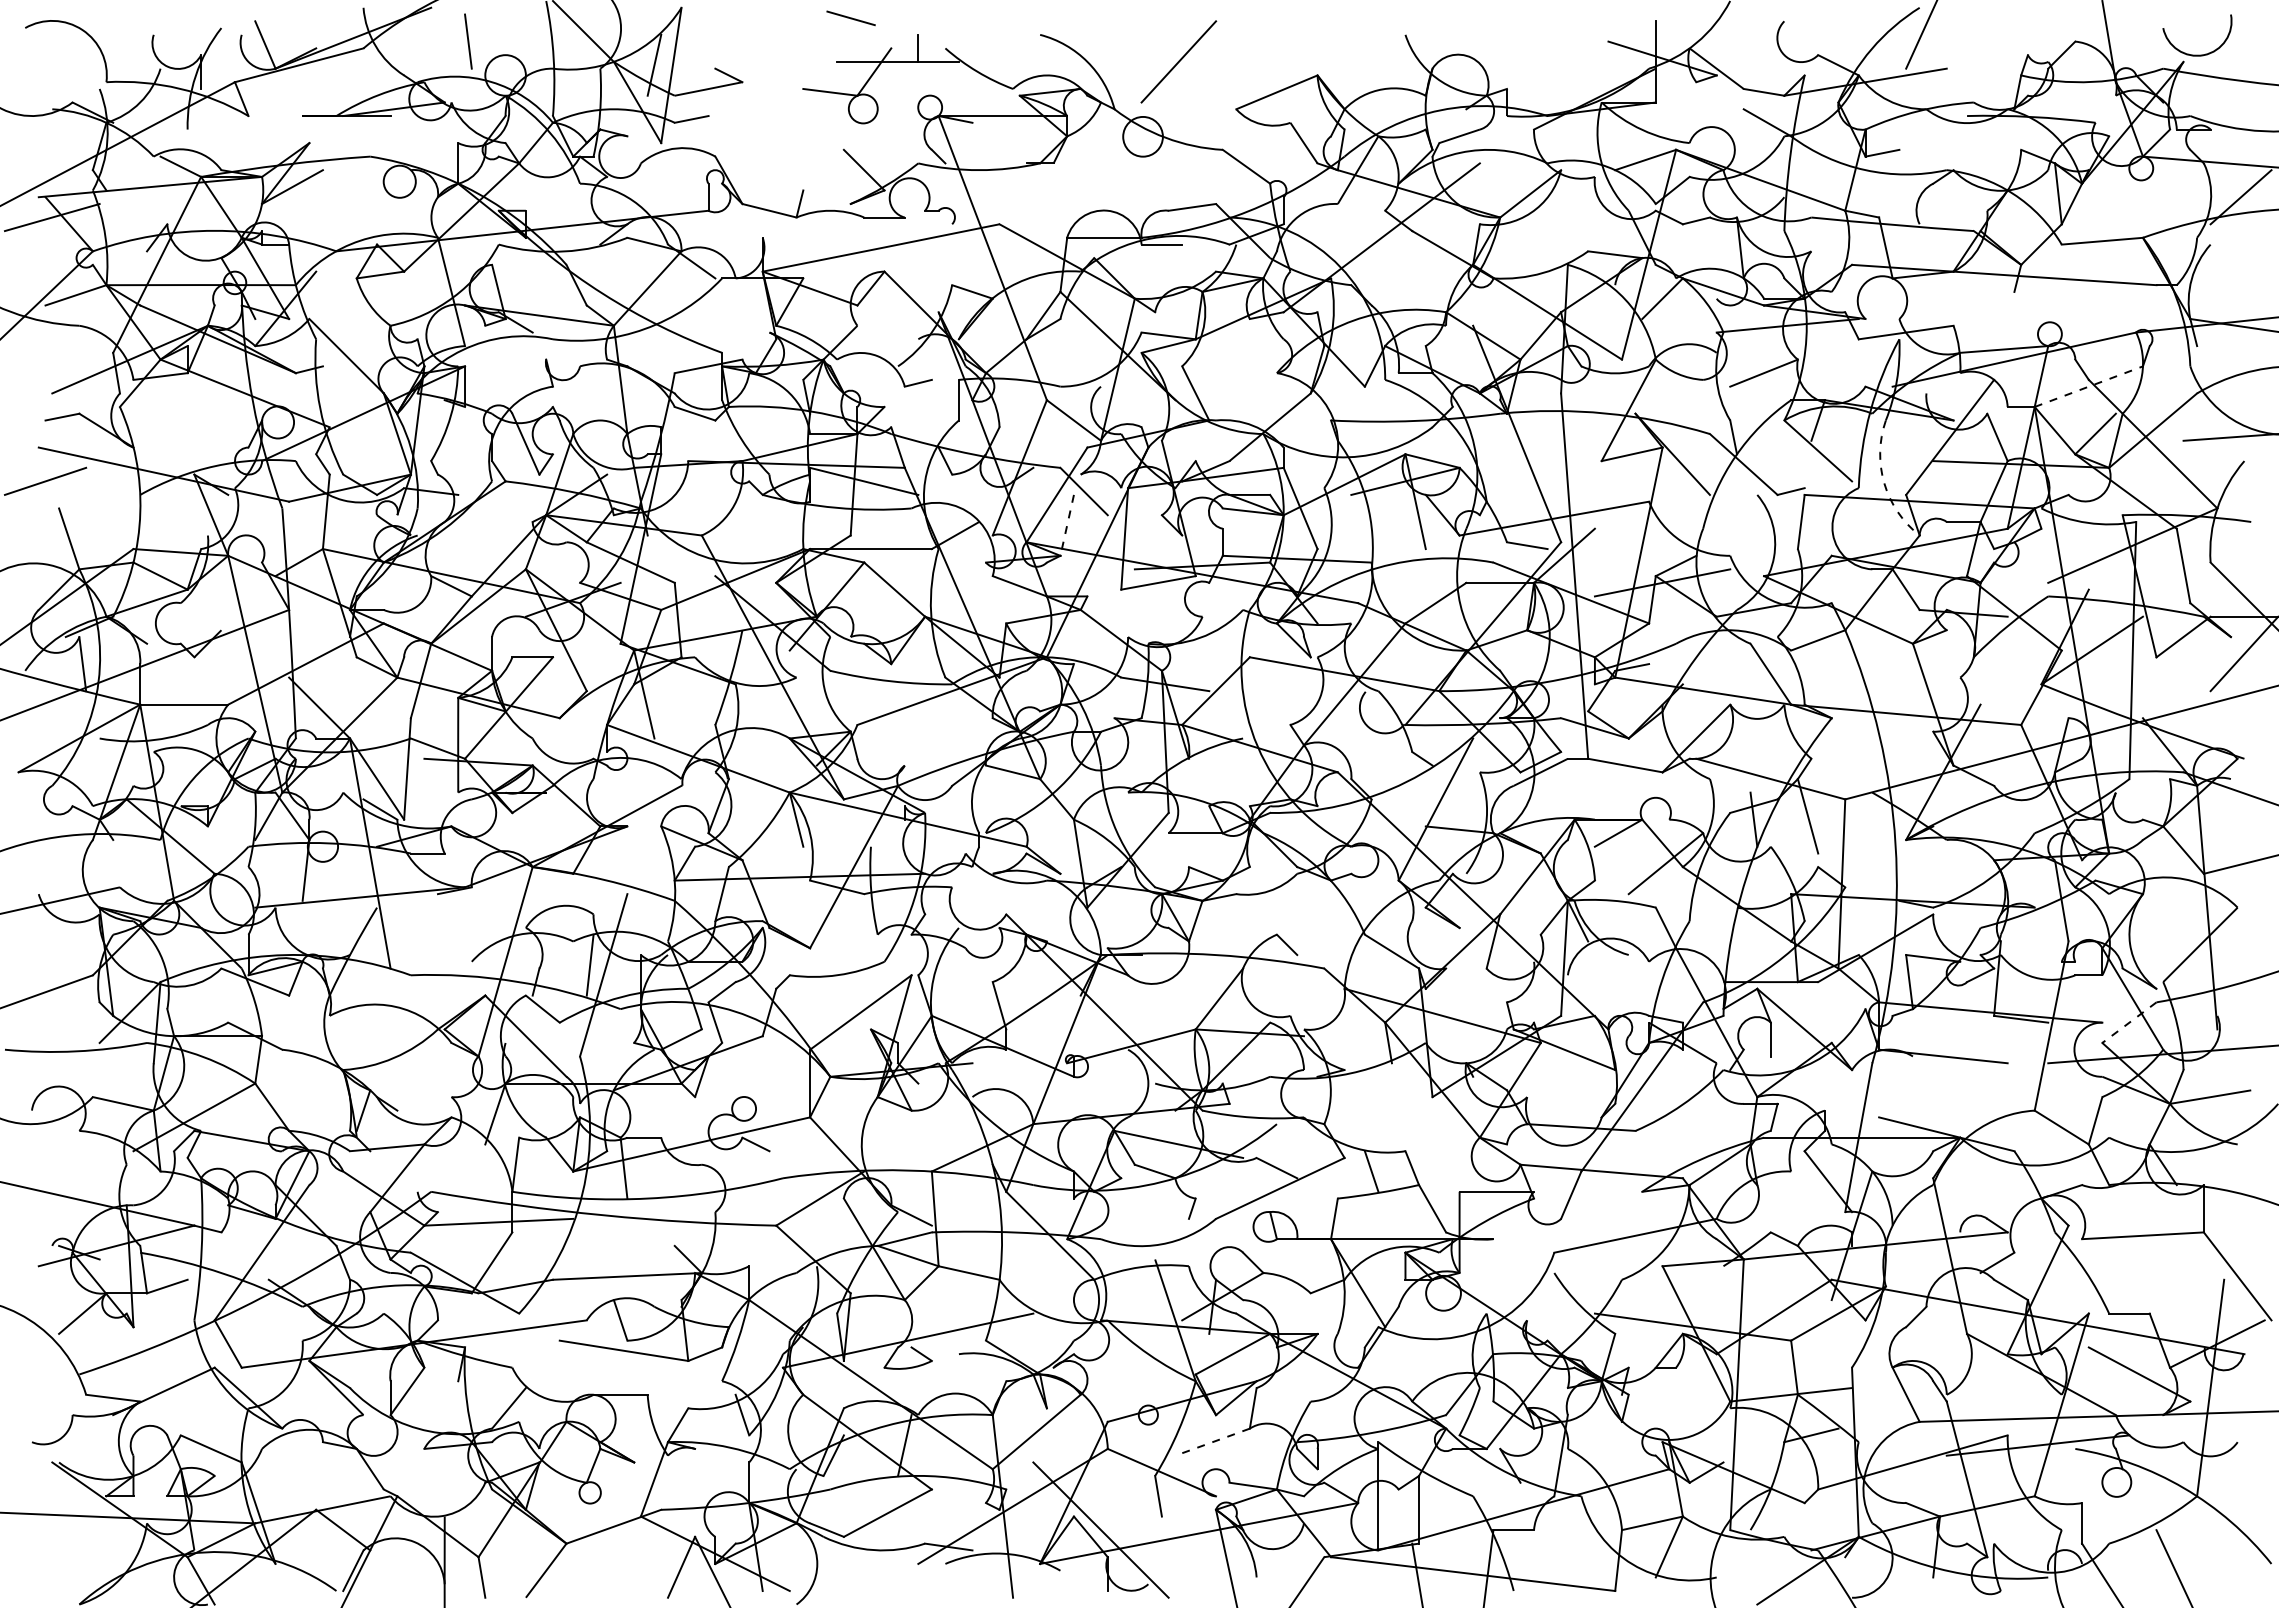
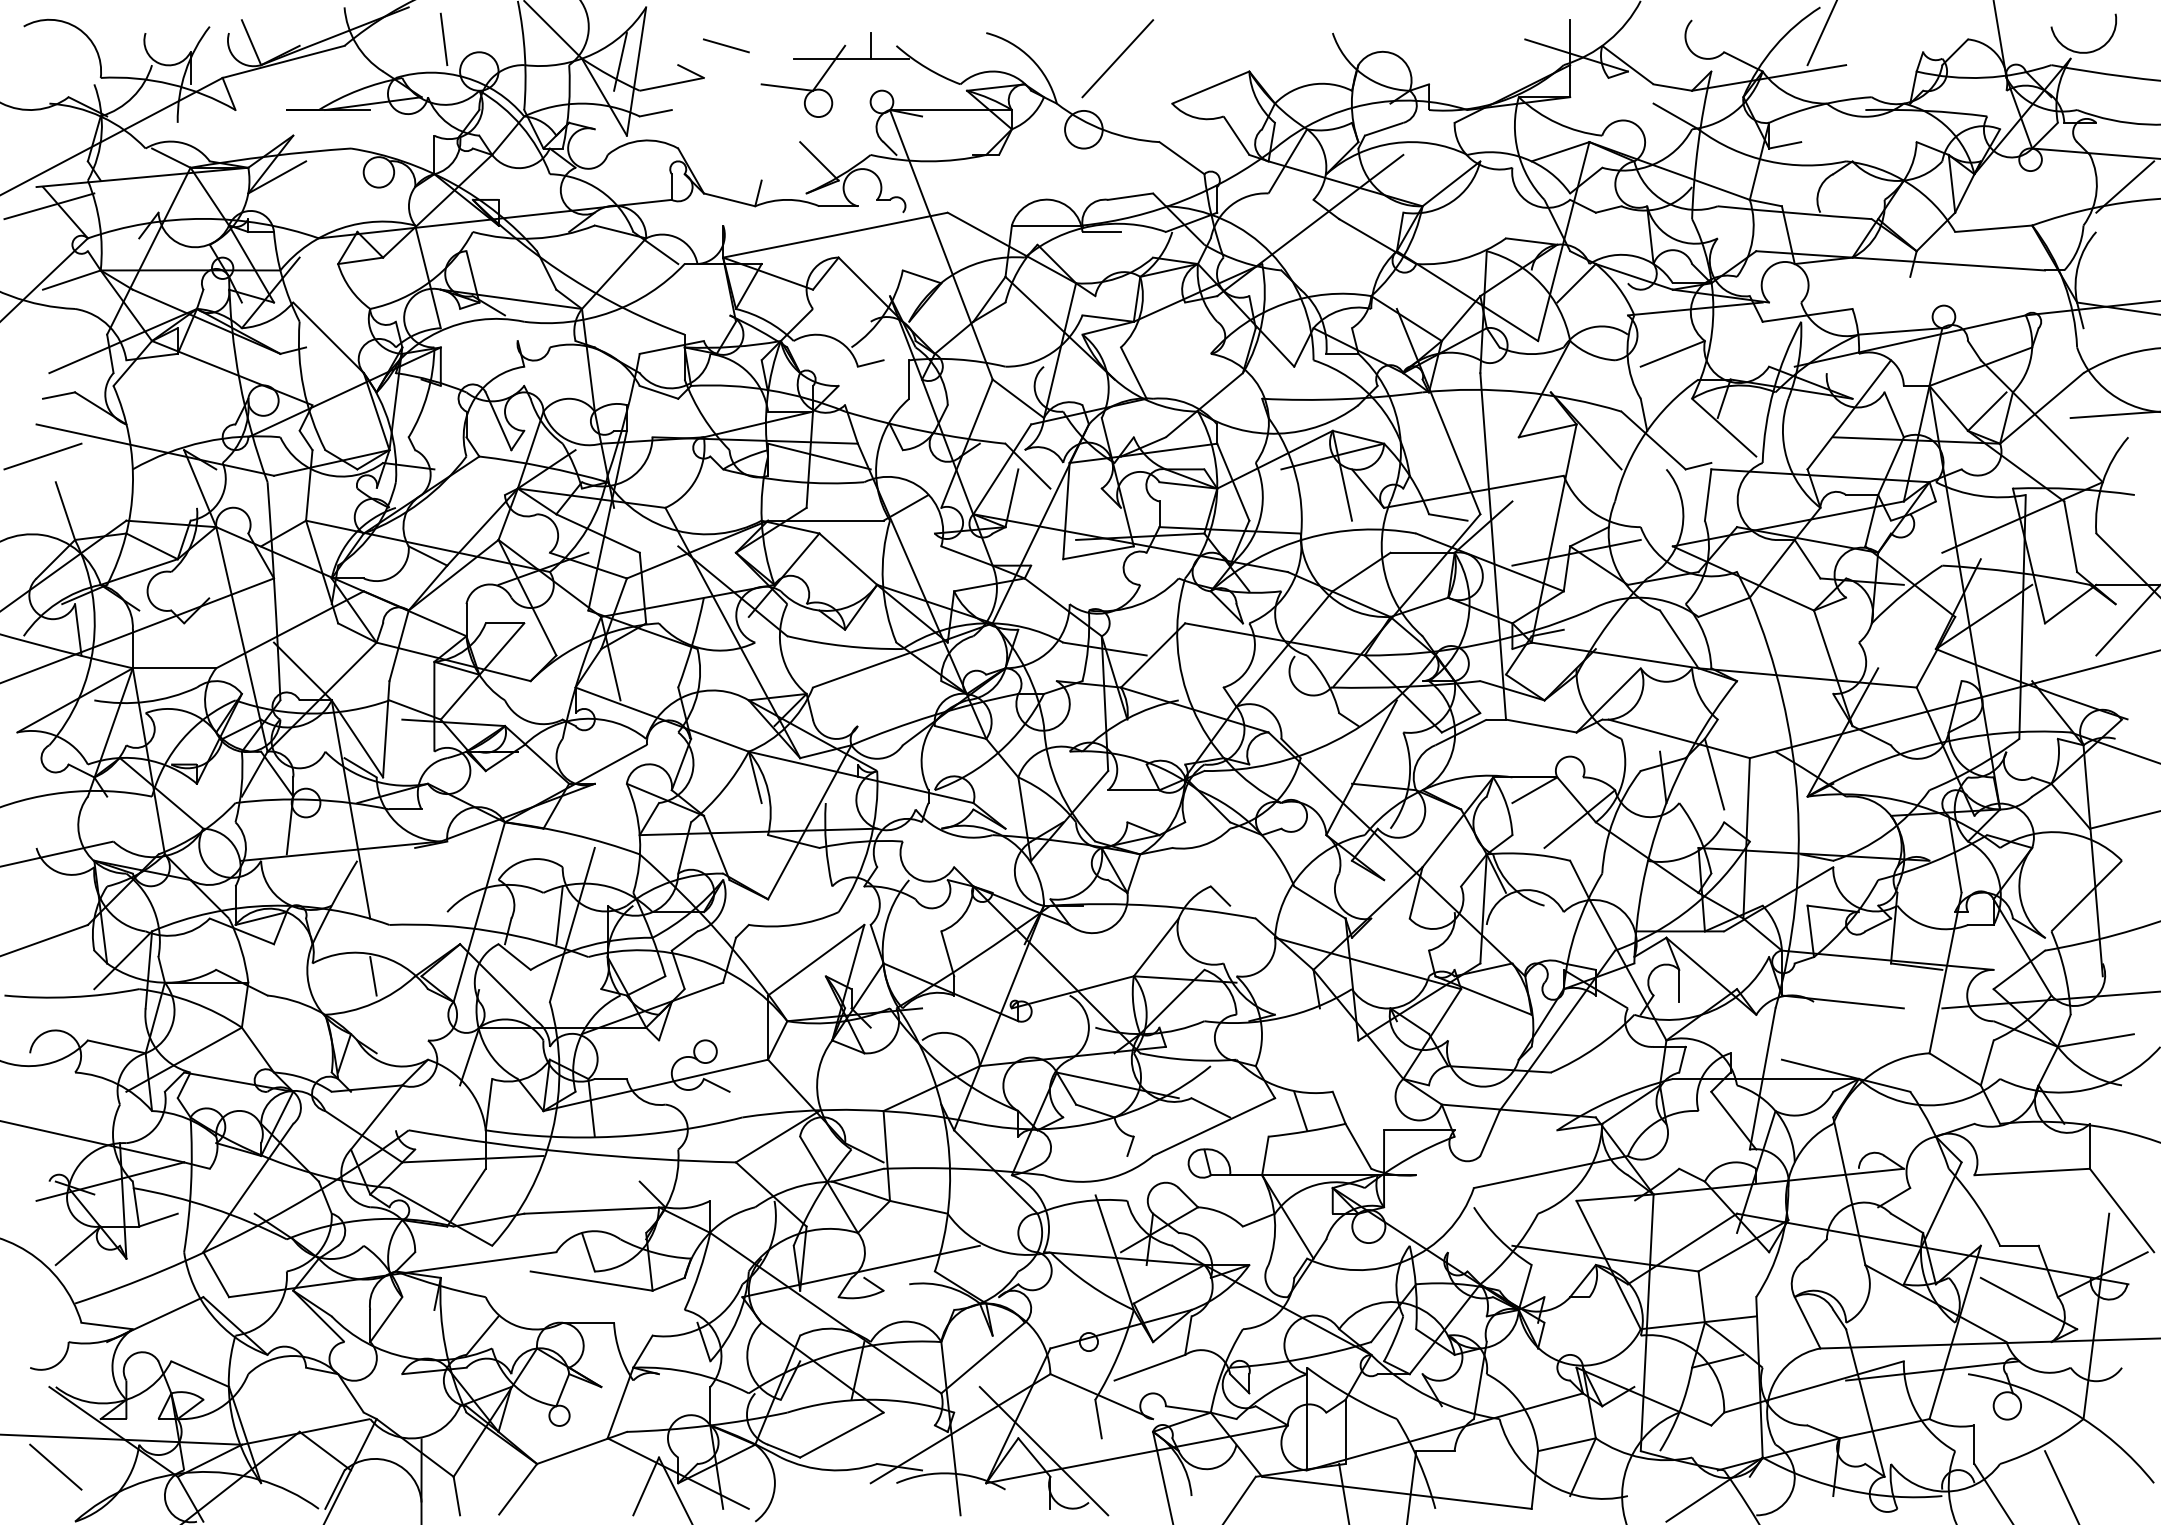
line: (850, 18) -> (725, 45), moved
line: (2088, 386) -> (1980, 366), dashed -> solid
arc: (1884, 483) -> (1787, 458), dashed -> solid
line: (1067, 525) -> (1012, 498), dashed -> solid
line: (2129, 1022) -> (2019, 969), dashed -> solid
line: (393, 1029) -> (372, 976), added
line: (1212, 1442) -> (1149, 1368), dashed -> solid
line: (59, 1546) -> (56, 1466), added

